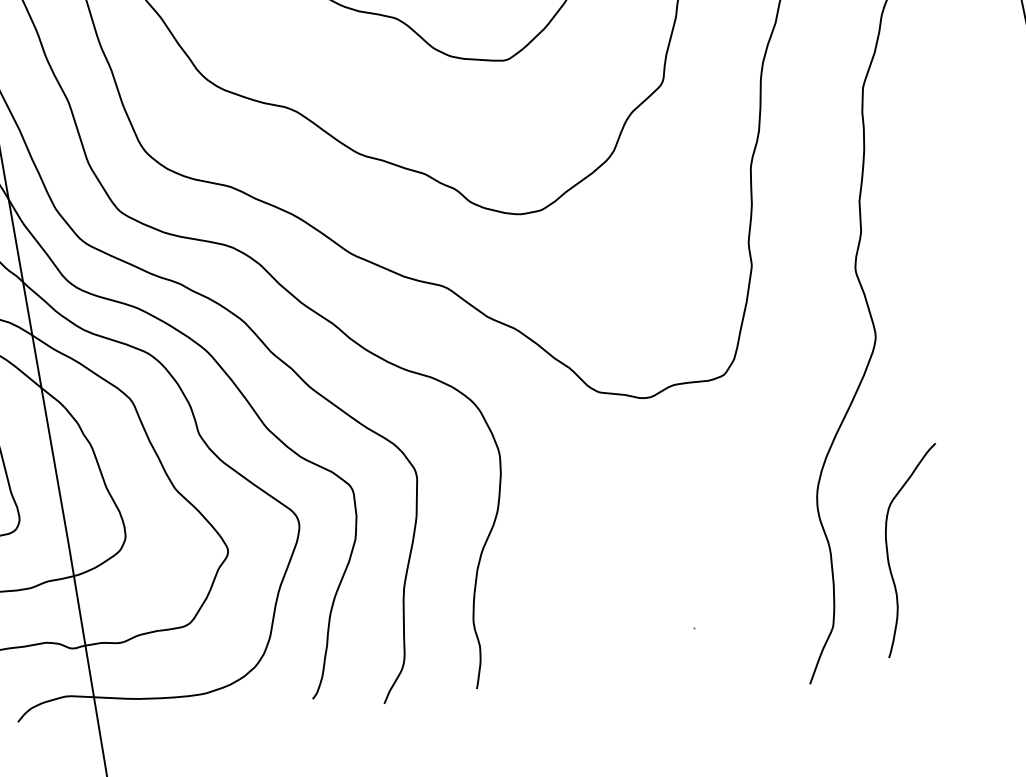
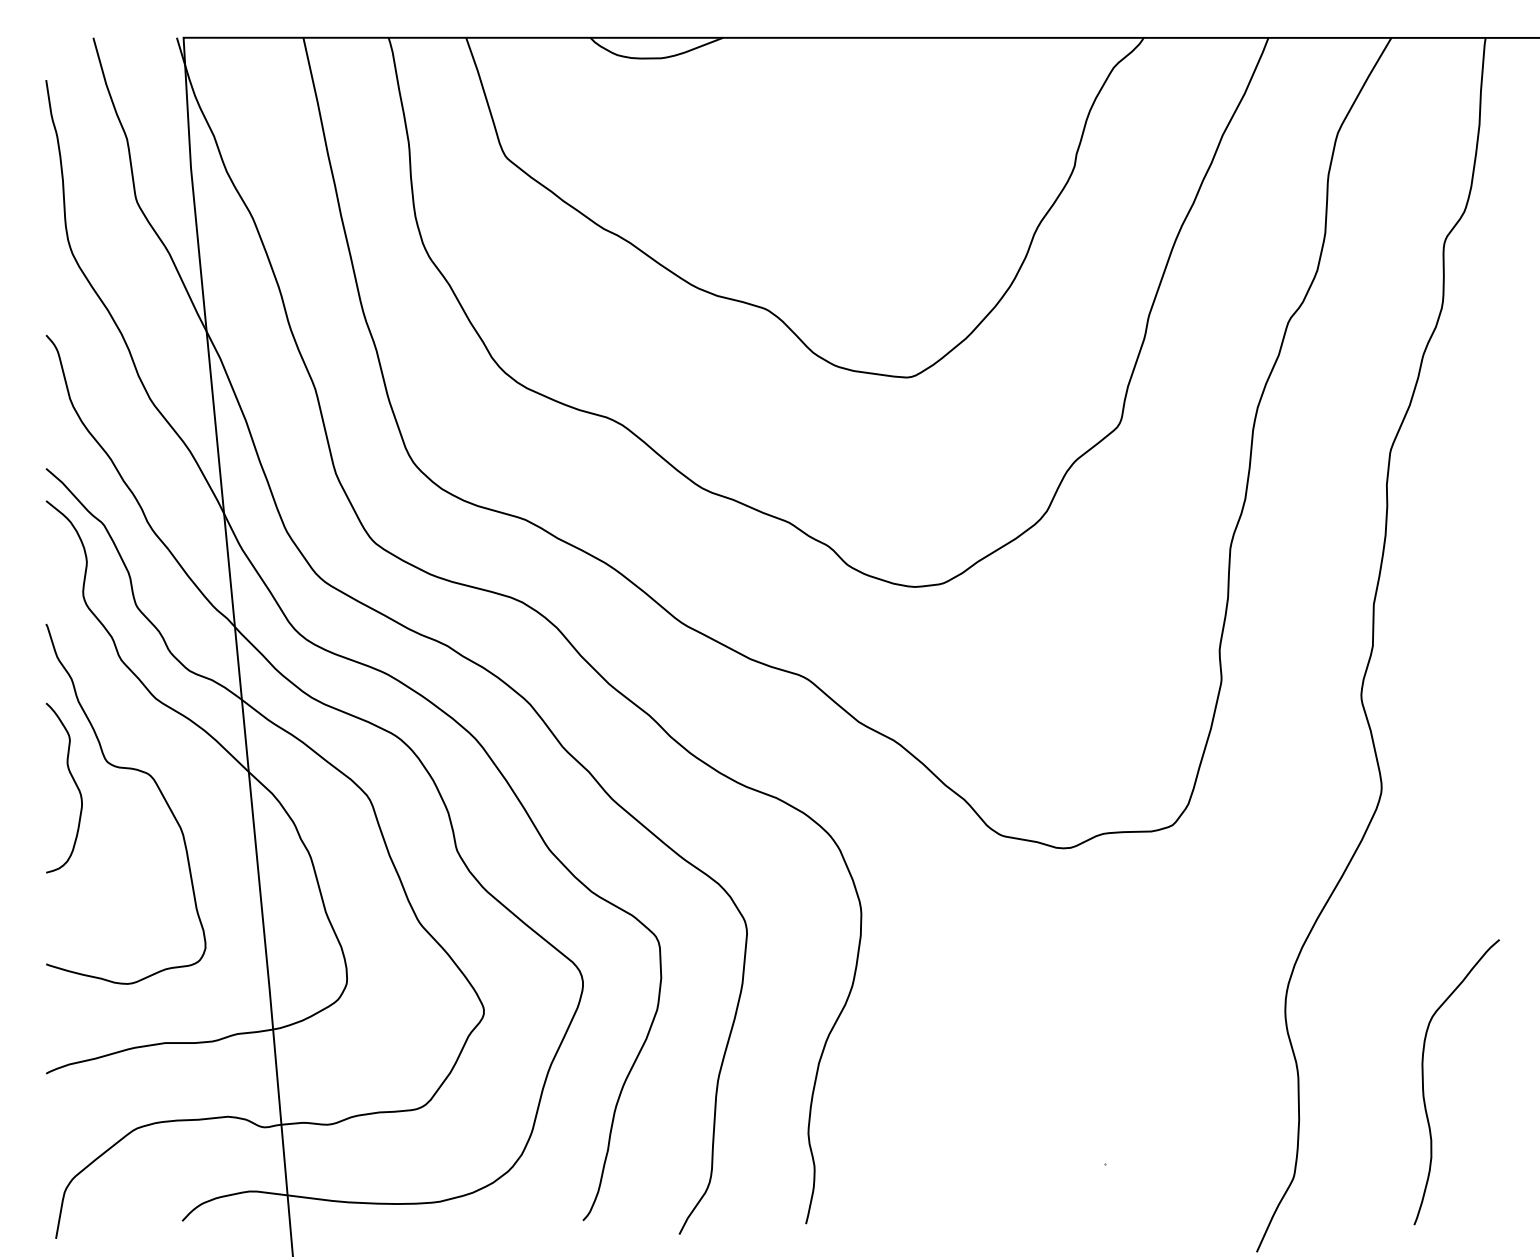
curve: (887, 552) -> (1423, 1082), moved

